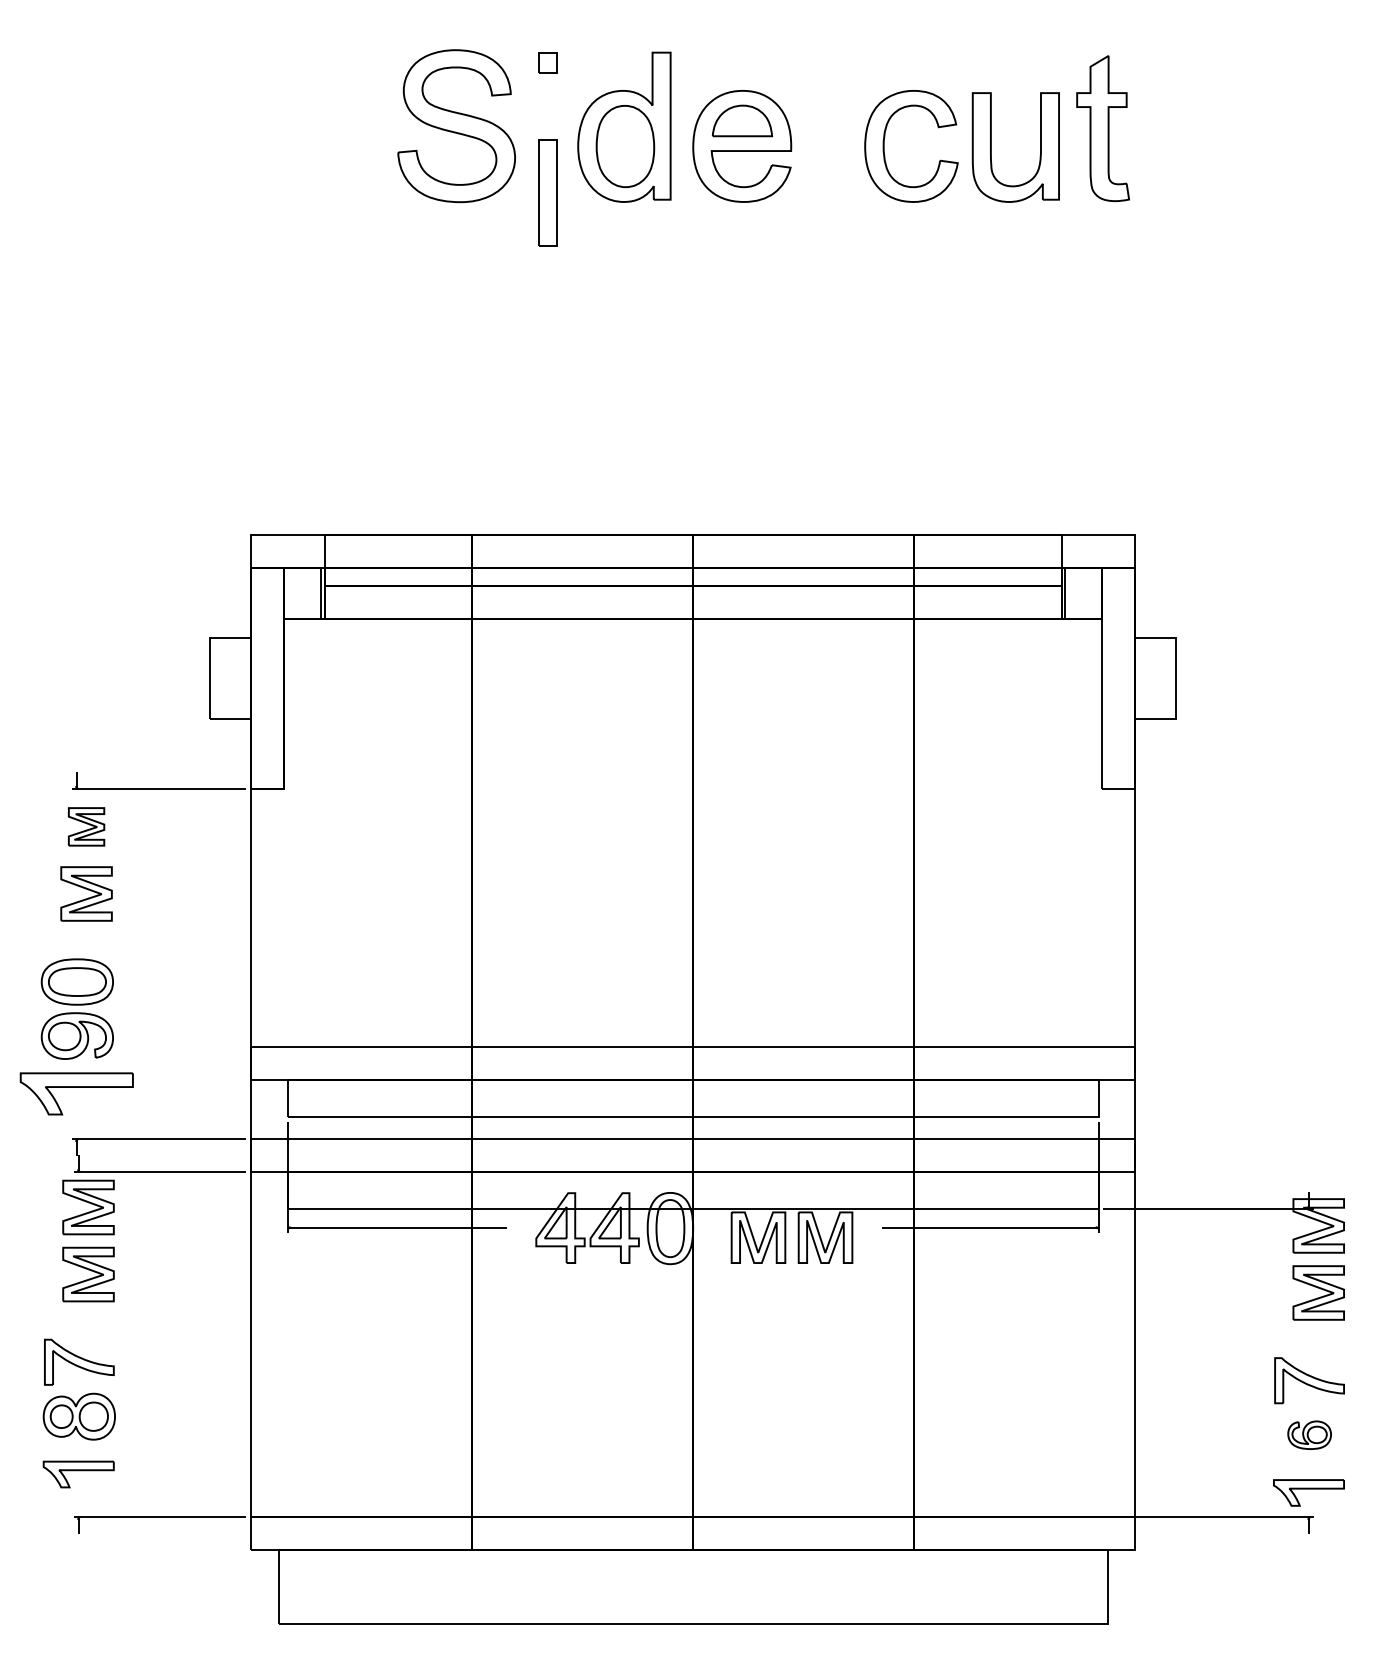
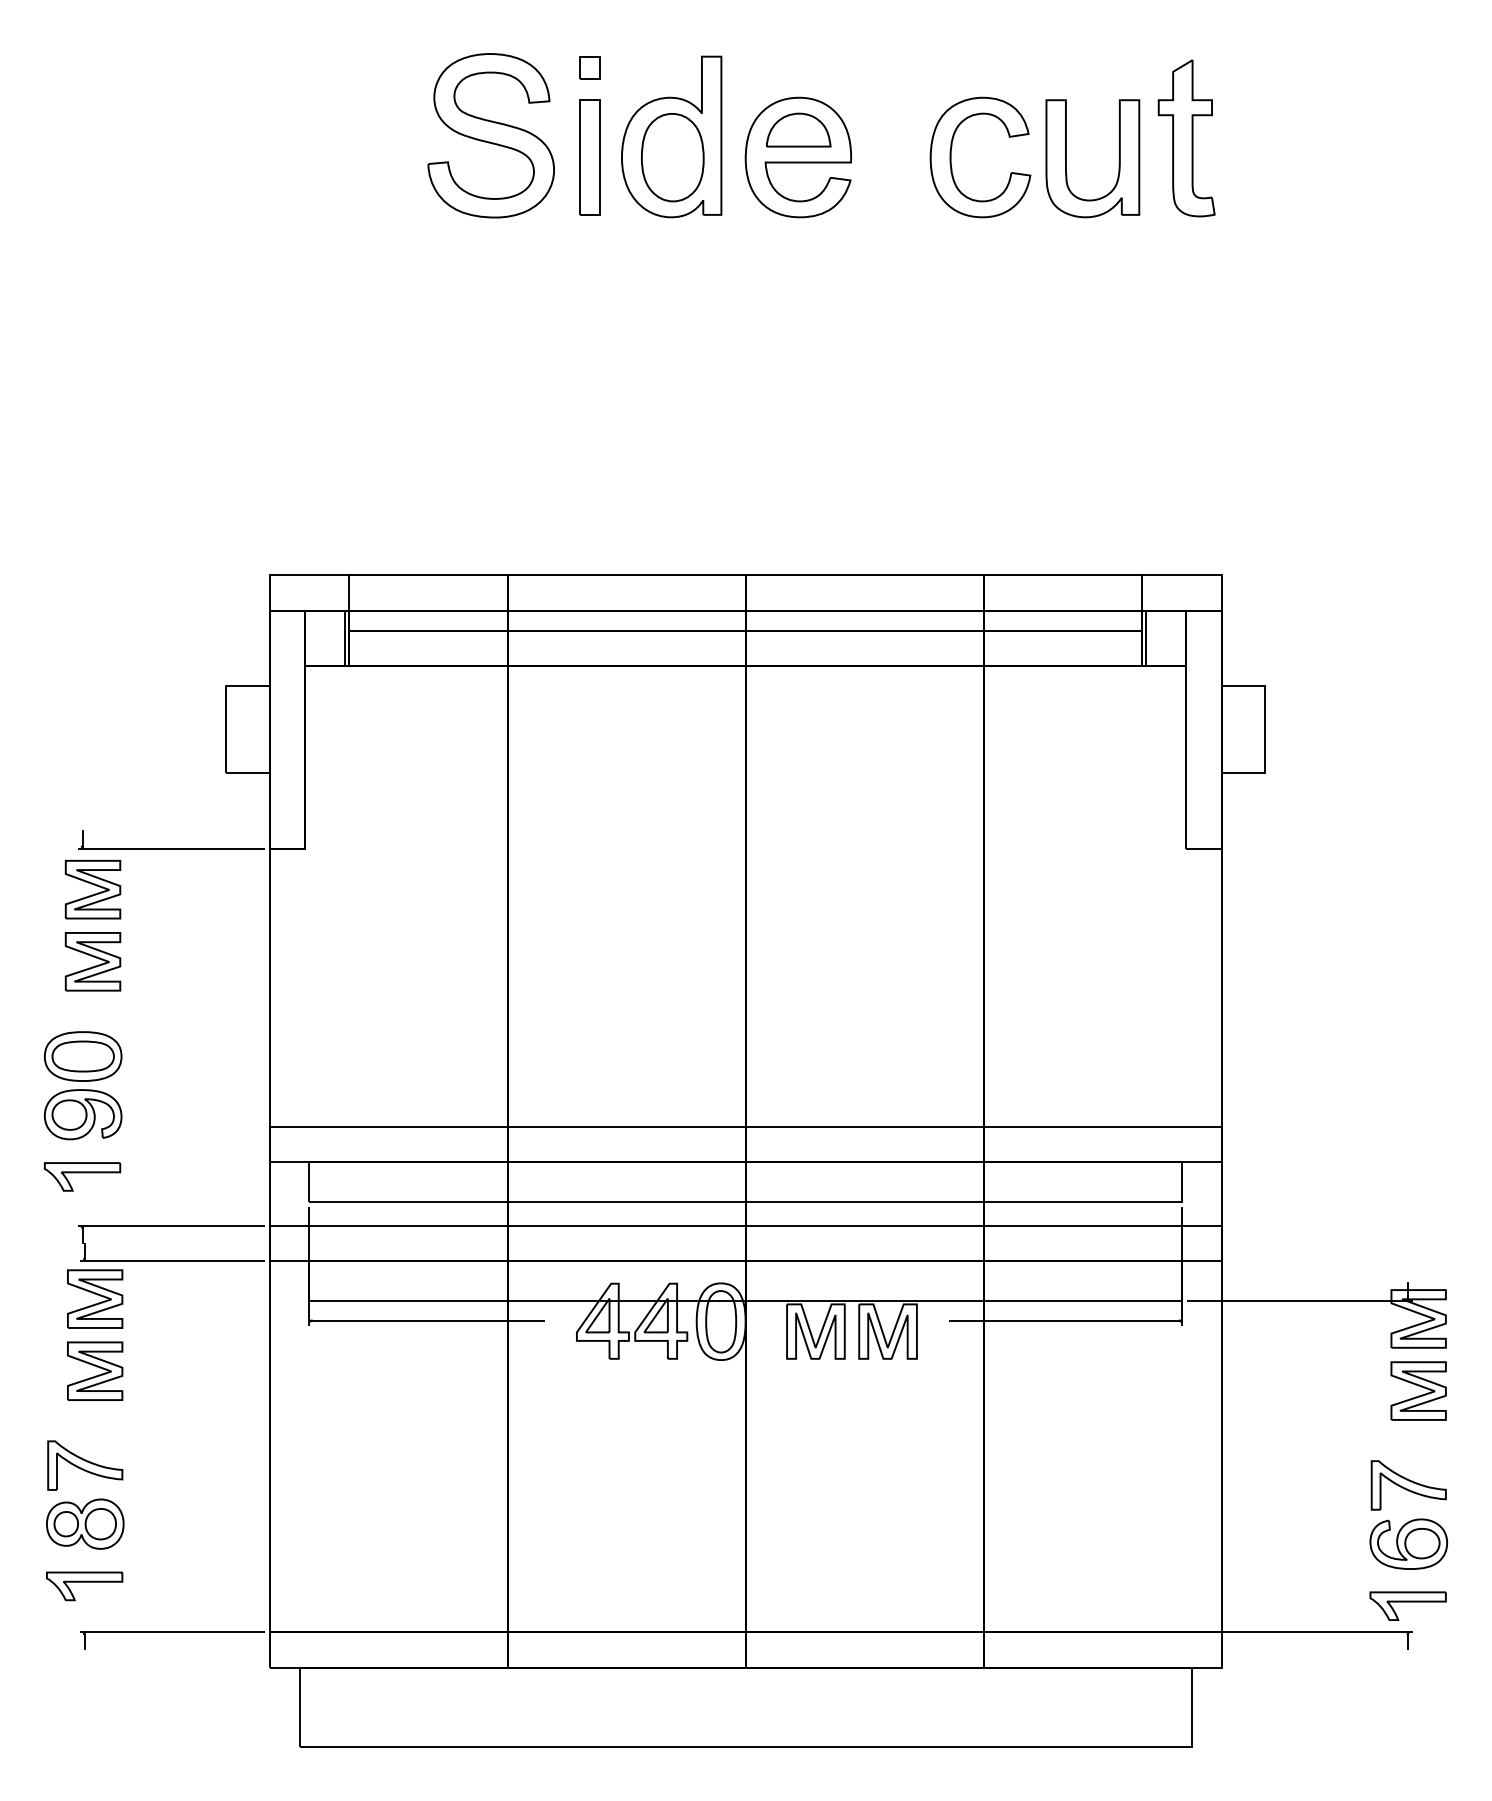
part: (548, 192) -> (589, 157), moved
part: (86, 826) -> (92, 889), size x1.43
part: (76, 1093) -> (82, 1176), size x0.62
part: (1309, 1434) -> (1408, 1543), size x1.67

